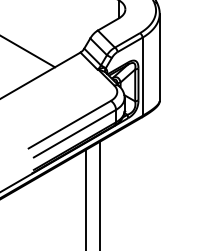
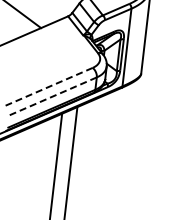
line: (69, 124) -> (48, 86), solid -> dashed
line: (74, 133) -> (52, 96), solid -> dashed

